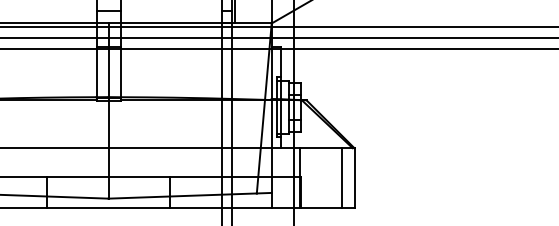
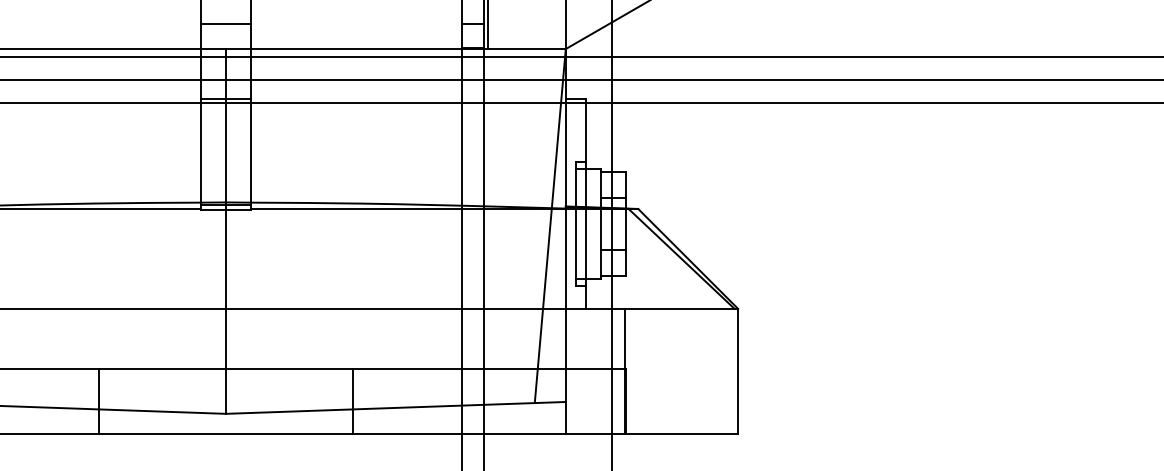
line: (341, 178) -> (711, 371), removed

